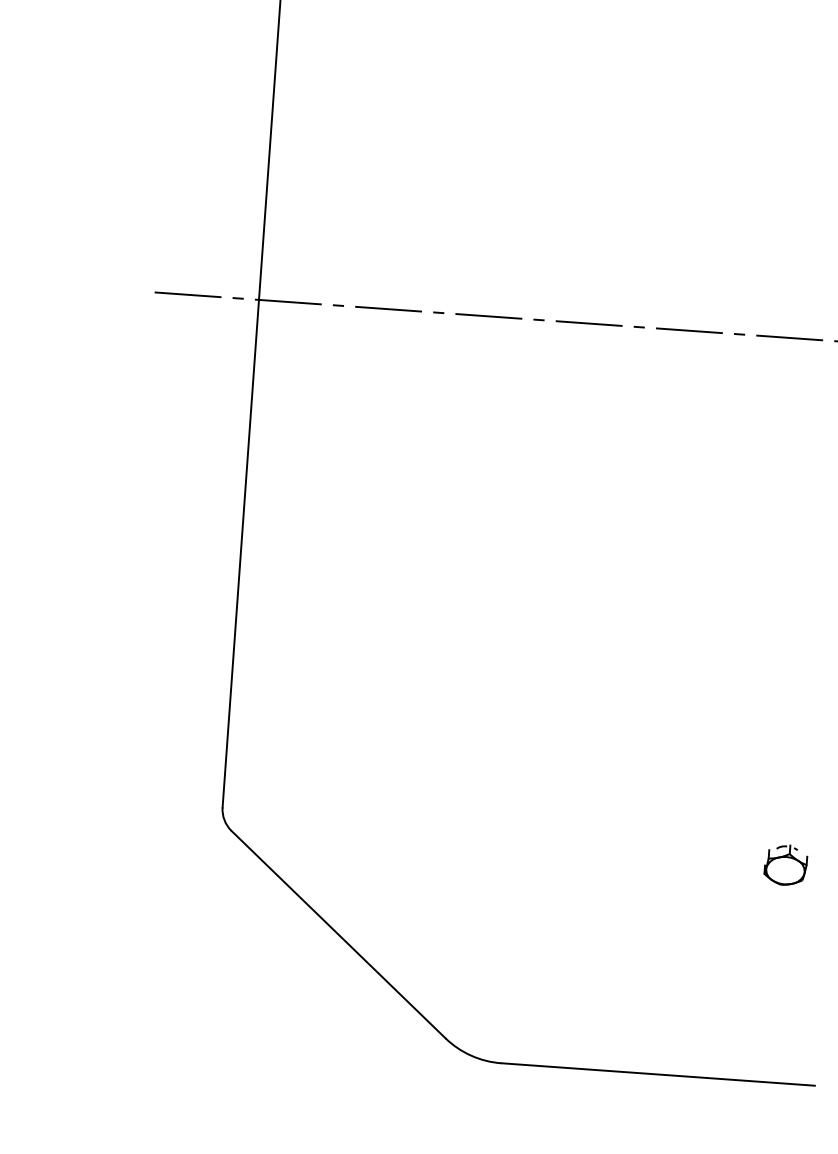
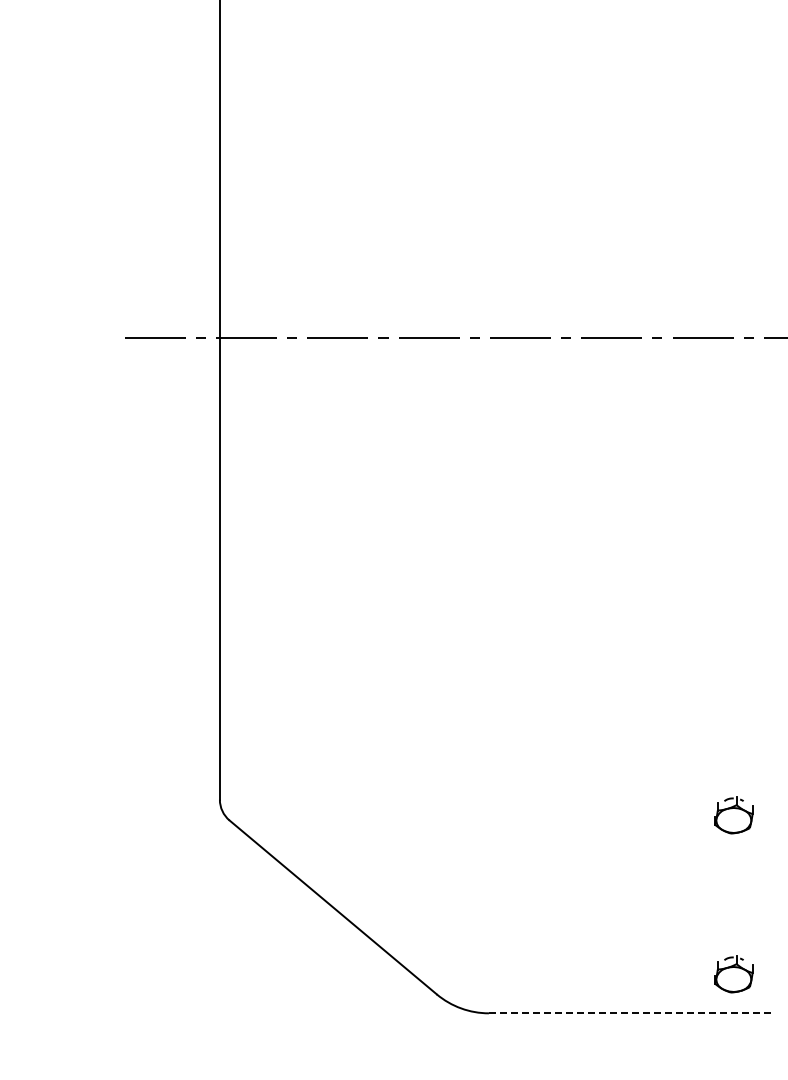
part: (772, 1039) -> (733, 974), added
line: (657, 1074) -> (631, 1013), solid -> dashed

